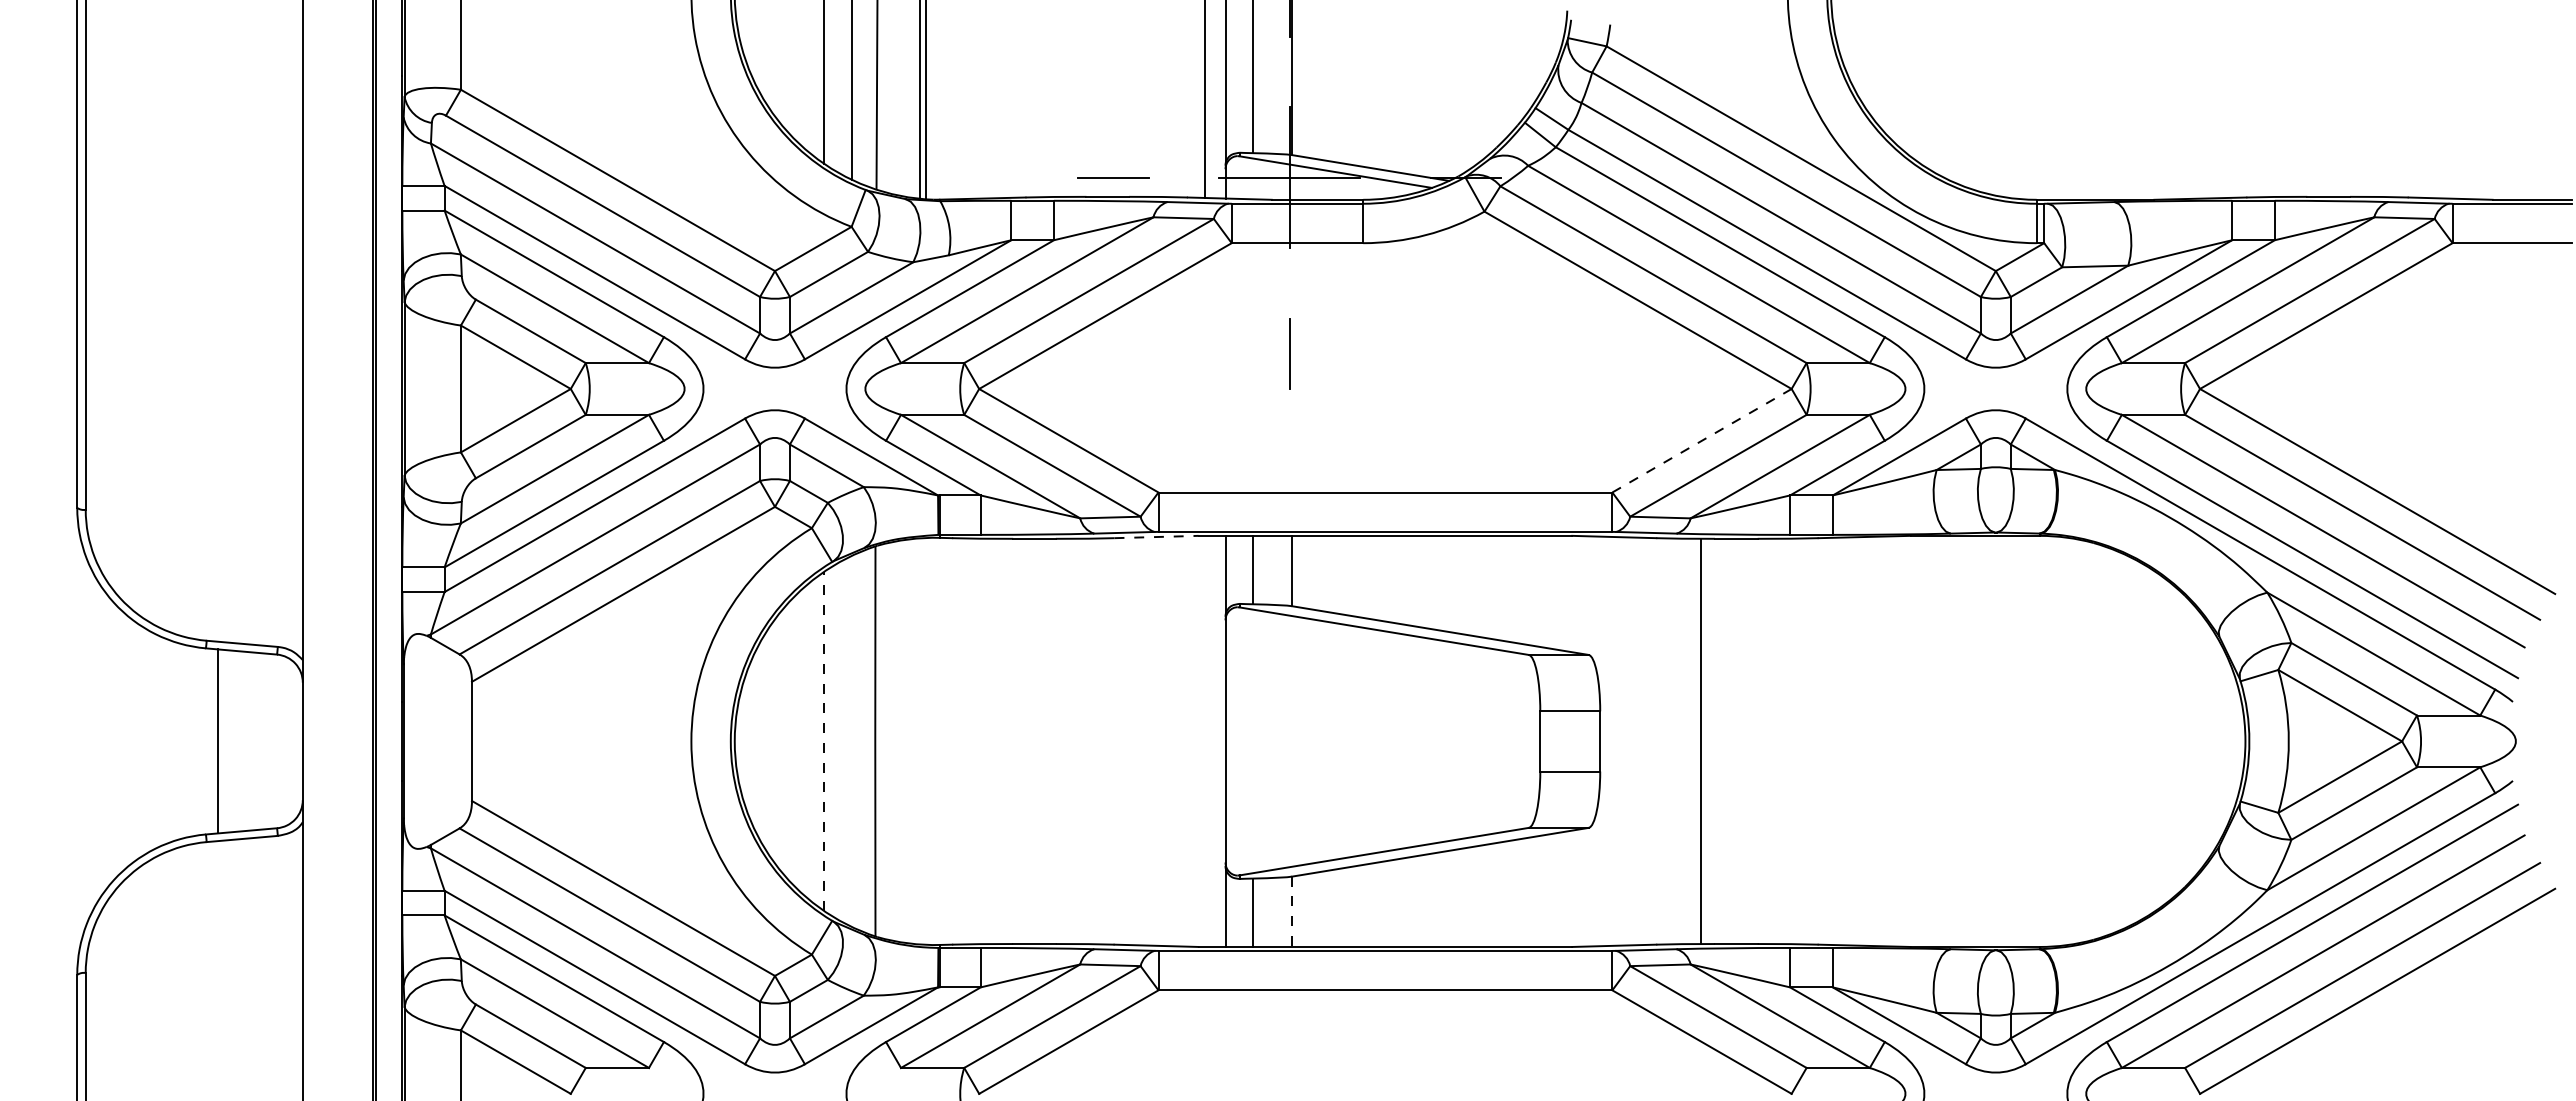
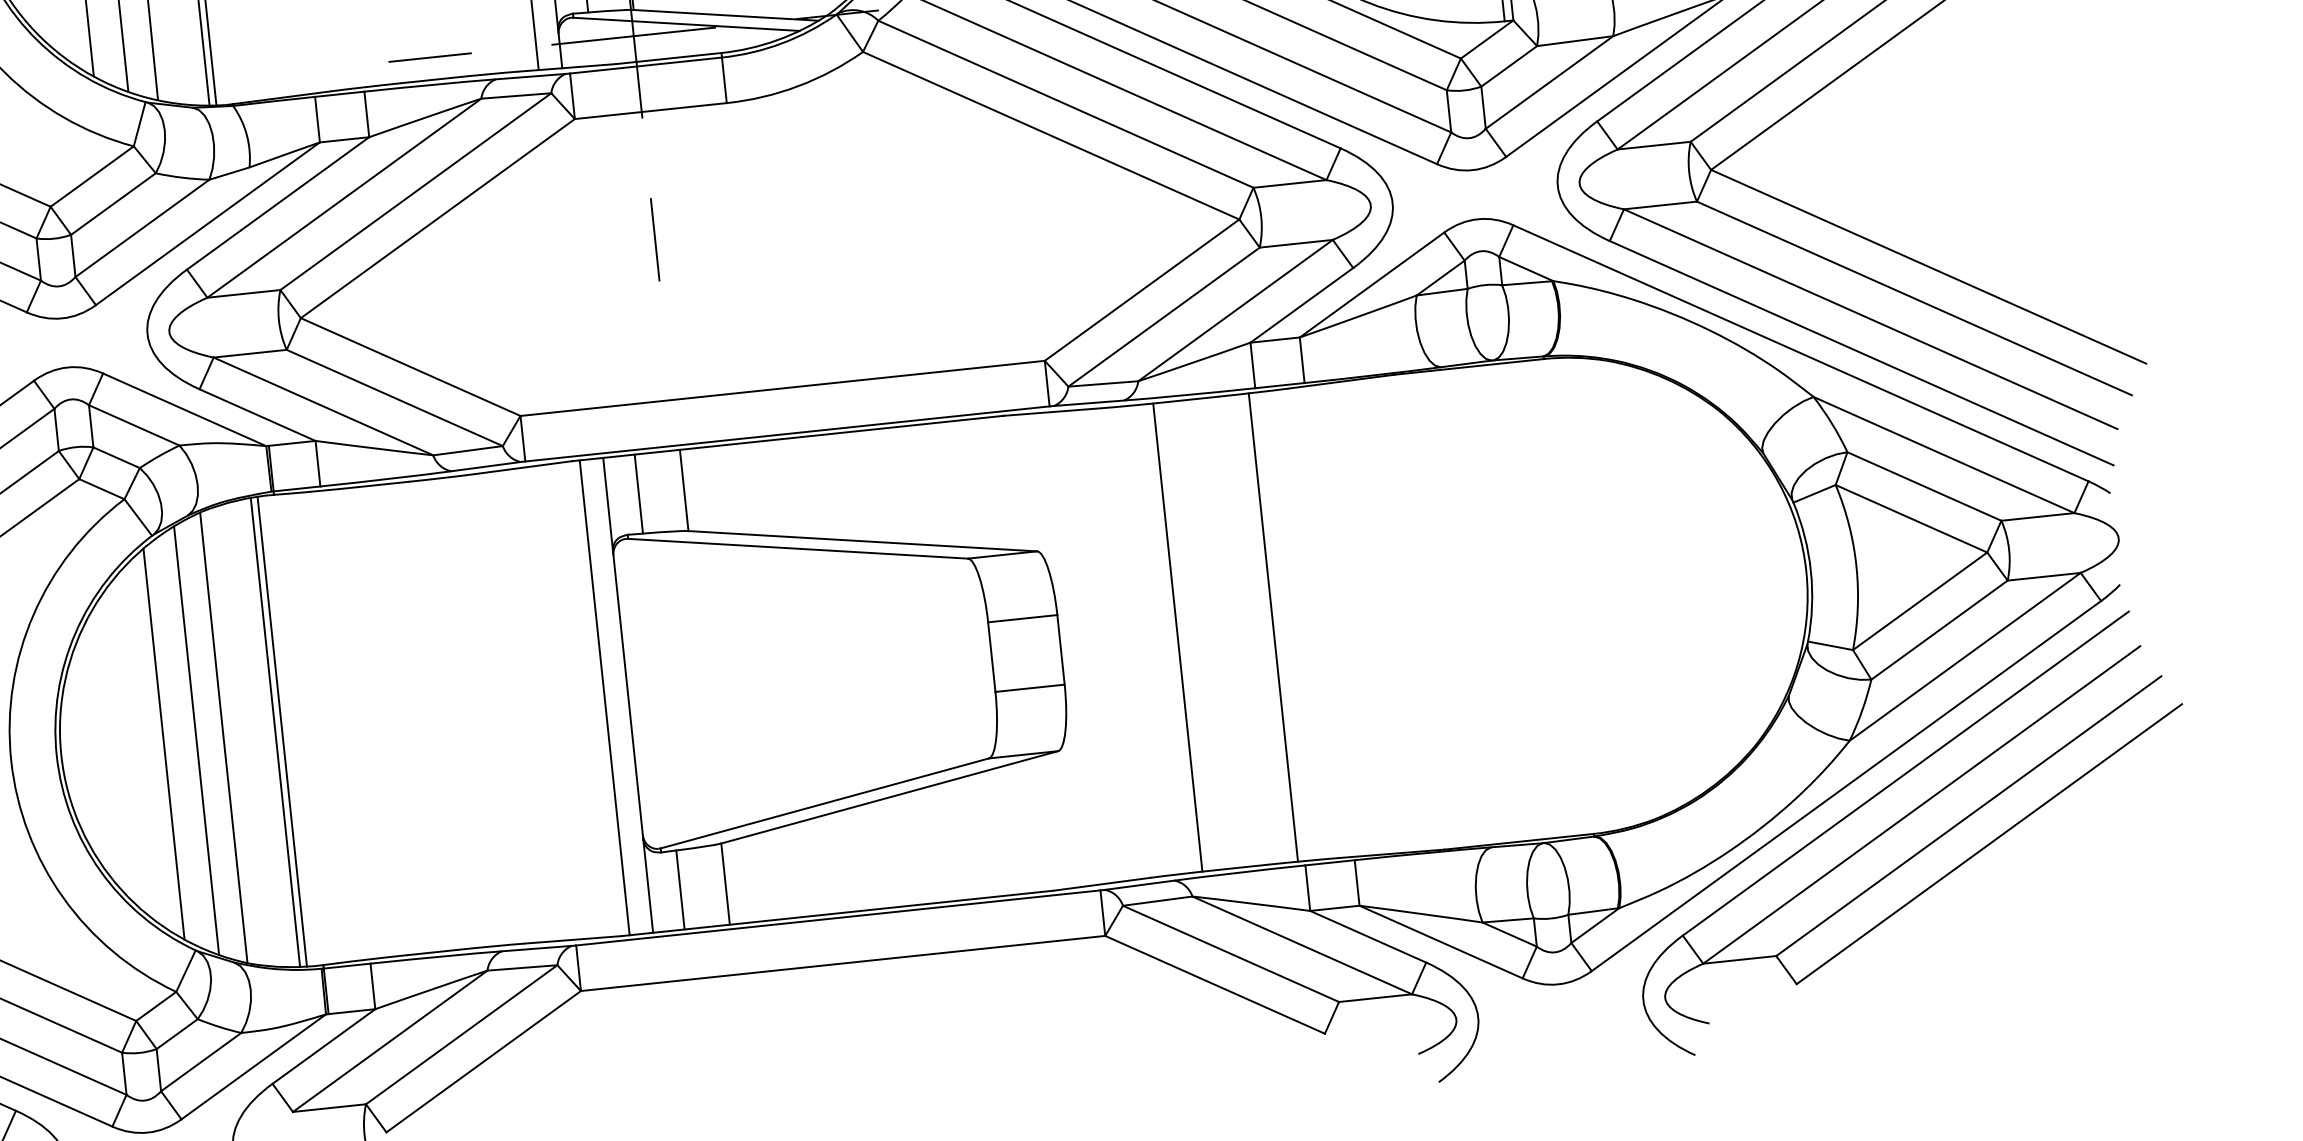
line: (1702, 440) -> (1142, 289), dashed -> solid
line: (1157, 537) -> (524, 468), dashed -> solid
line: (823, 740) -> (163, 743), dashed -> solid
line: (851, 740) -> (196, 739), added
line: (1205, 740) -> (604, 696), added
line: (920, 741) -> (275, 732), added
line: (926, 741) -> (282, 731), added
line: (1784, 741) -> (1273, 627), added
line: (1291, 912) -> (725, 884), dashed -> solid

